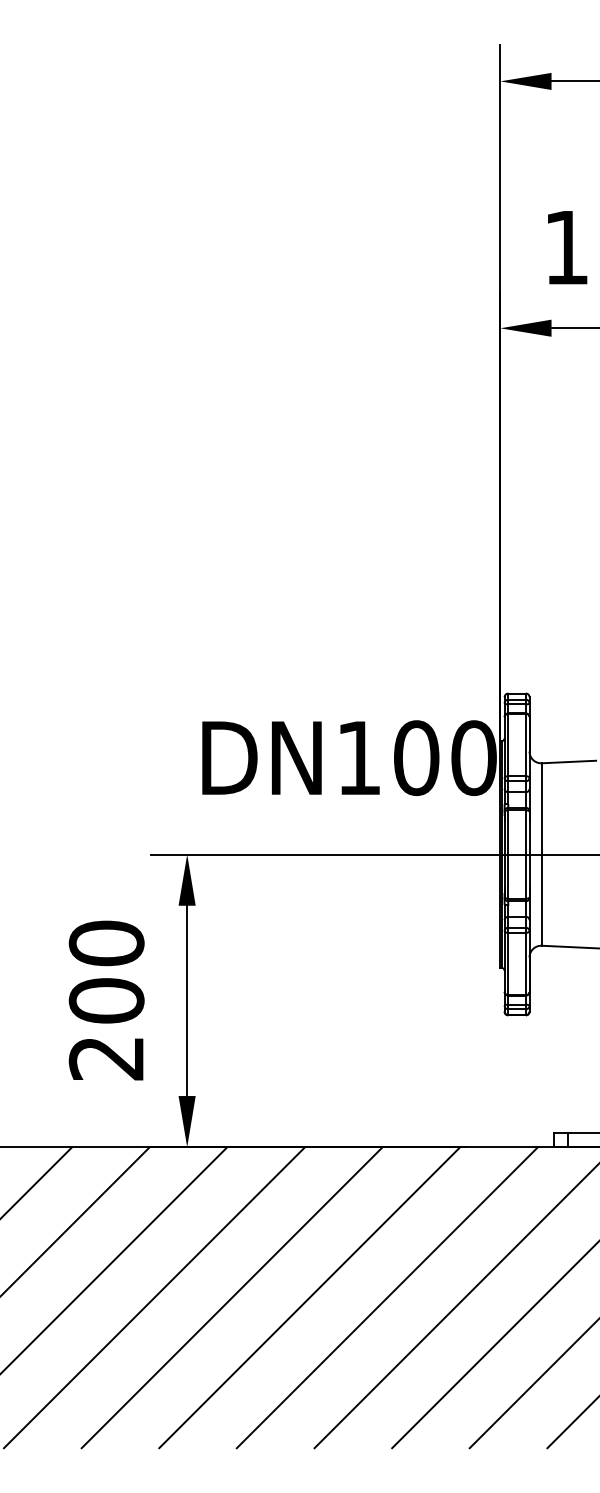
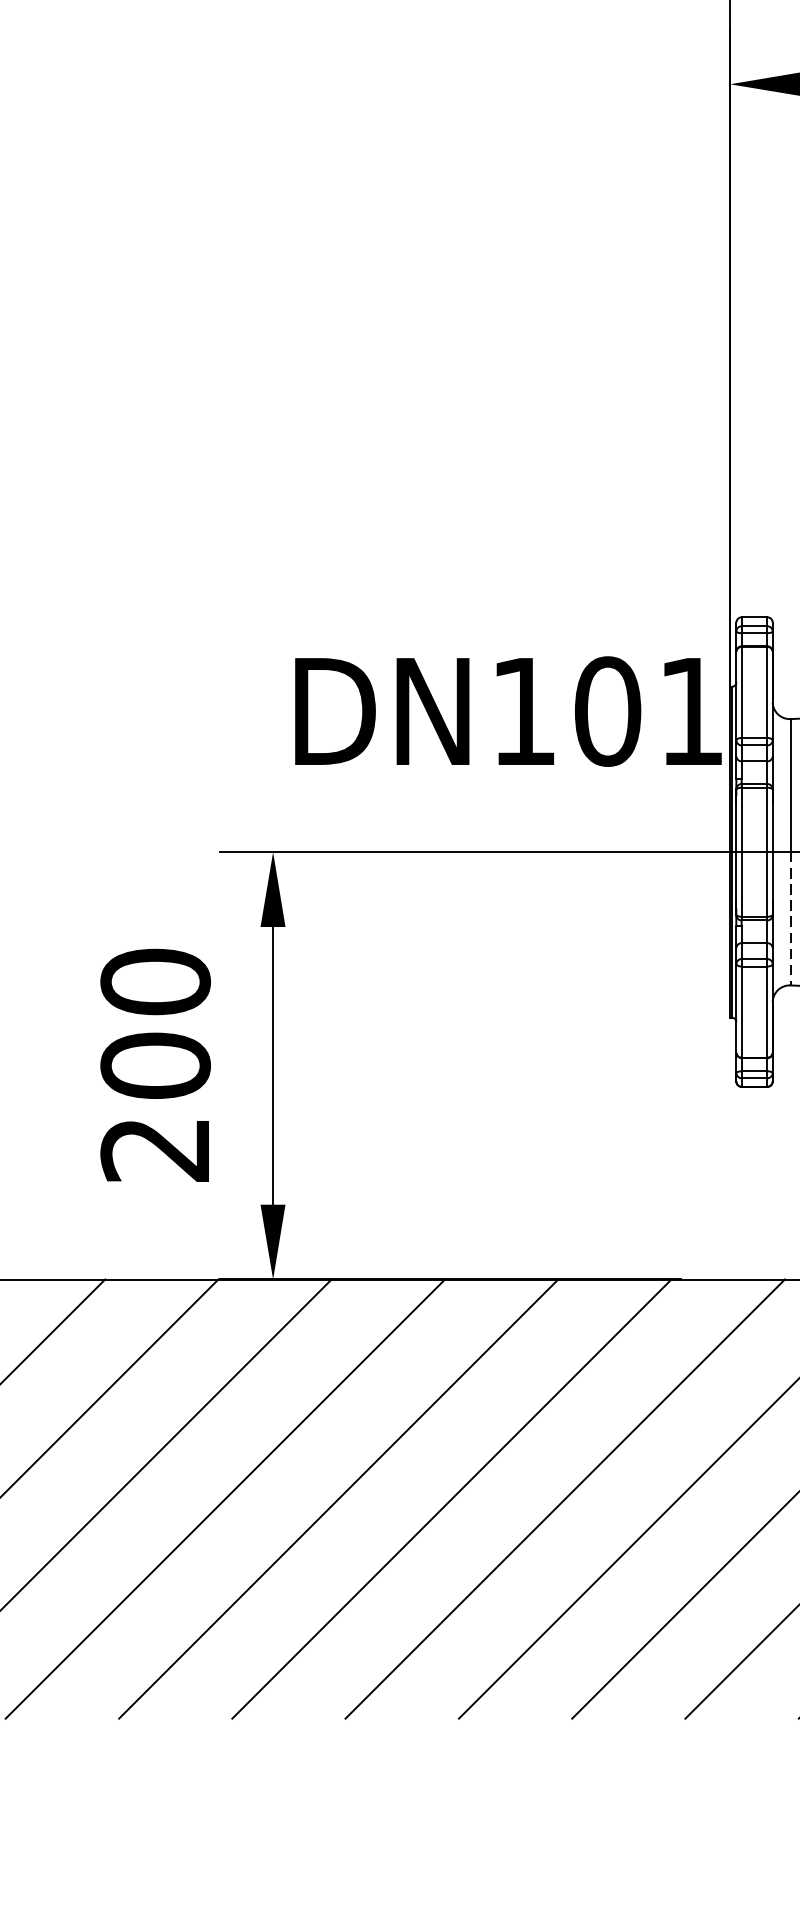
text: (473, 758) -> (690, 712), DN100 -> DN101
line: (541, 900) -> (790, 919), solid -> dashed

